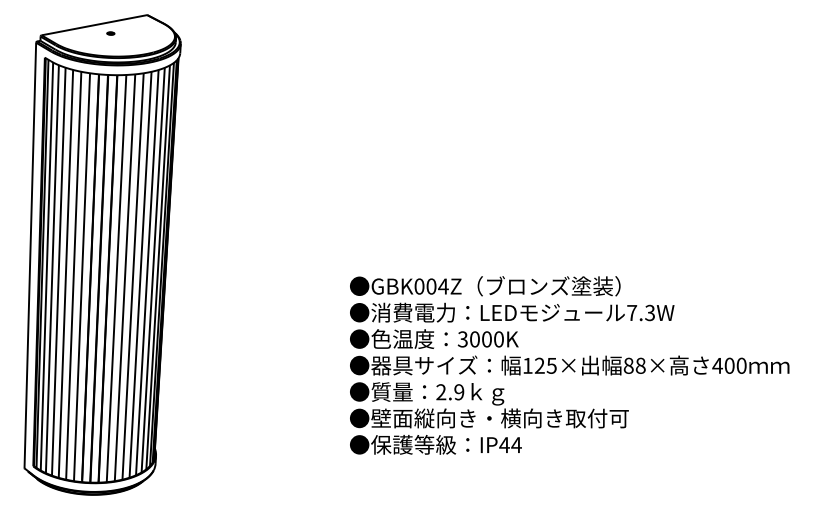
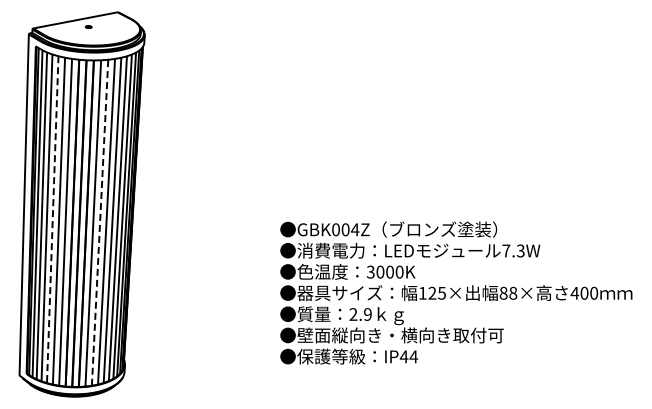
line: (65, 273) -> (52, 219), solid -> dashed
line: (125, 277) -> (100, 222), solid -> dashed

